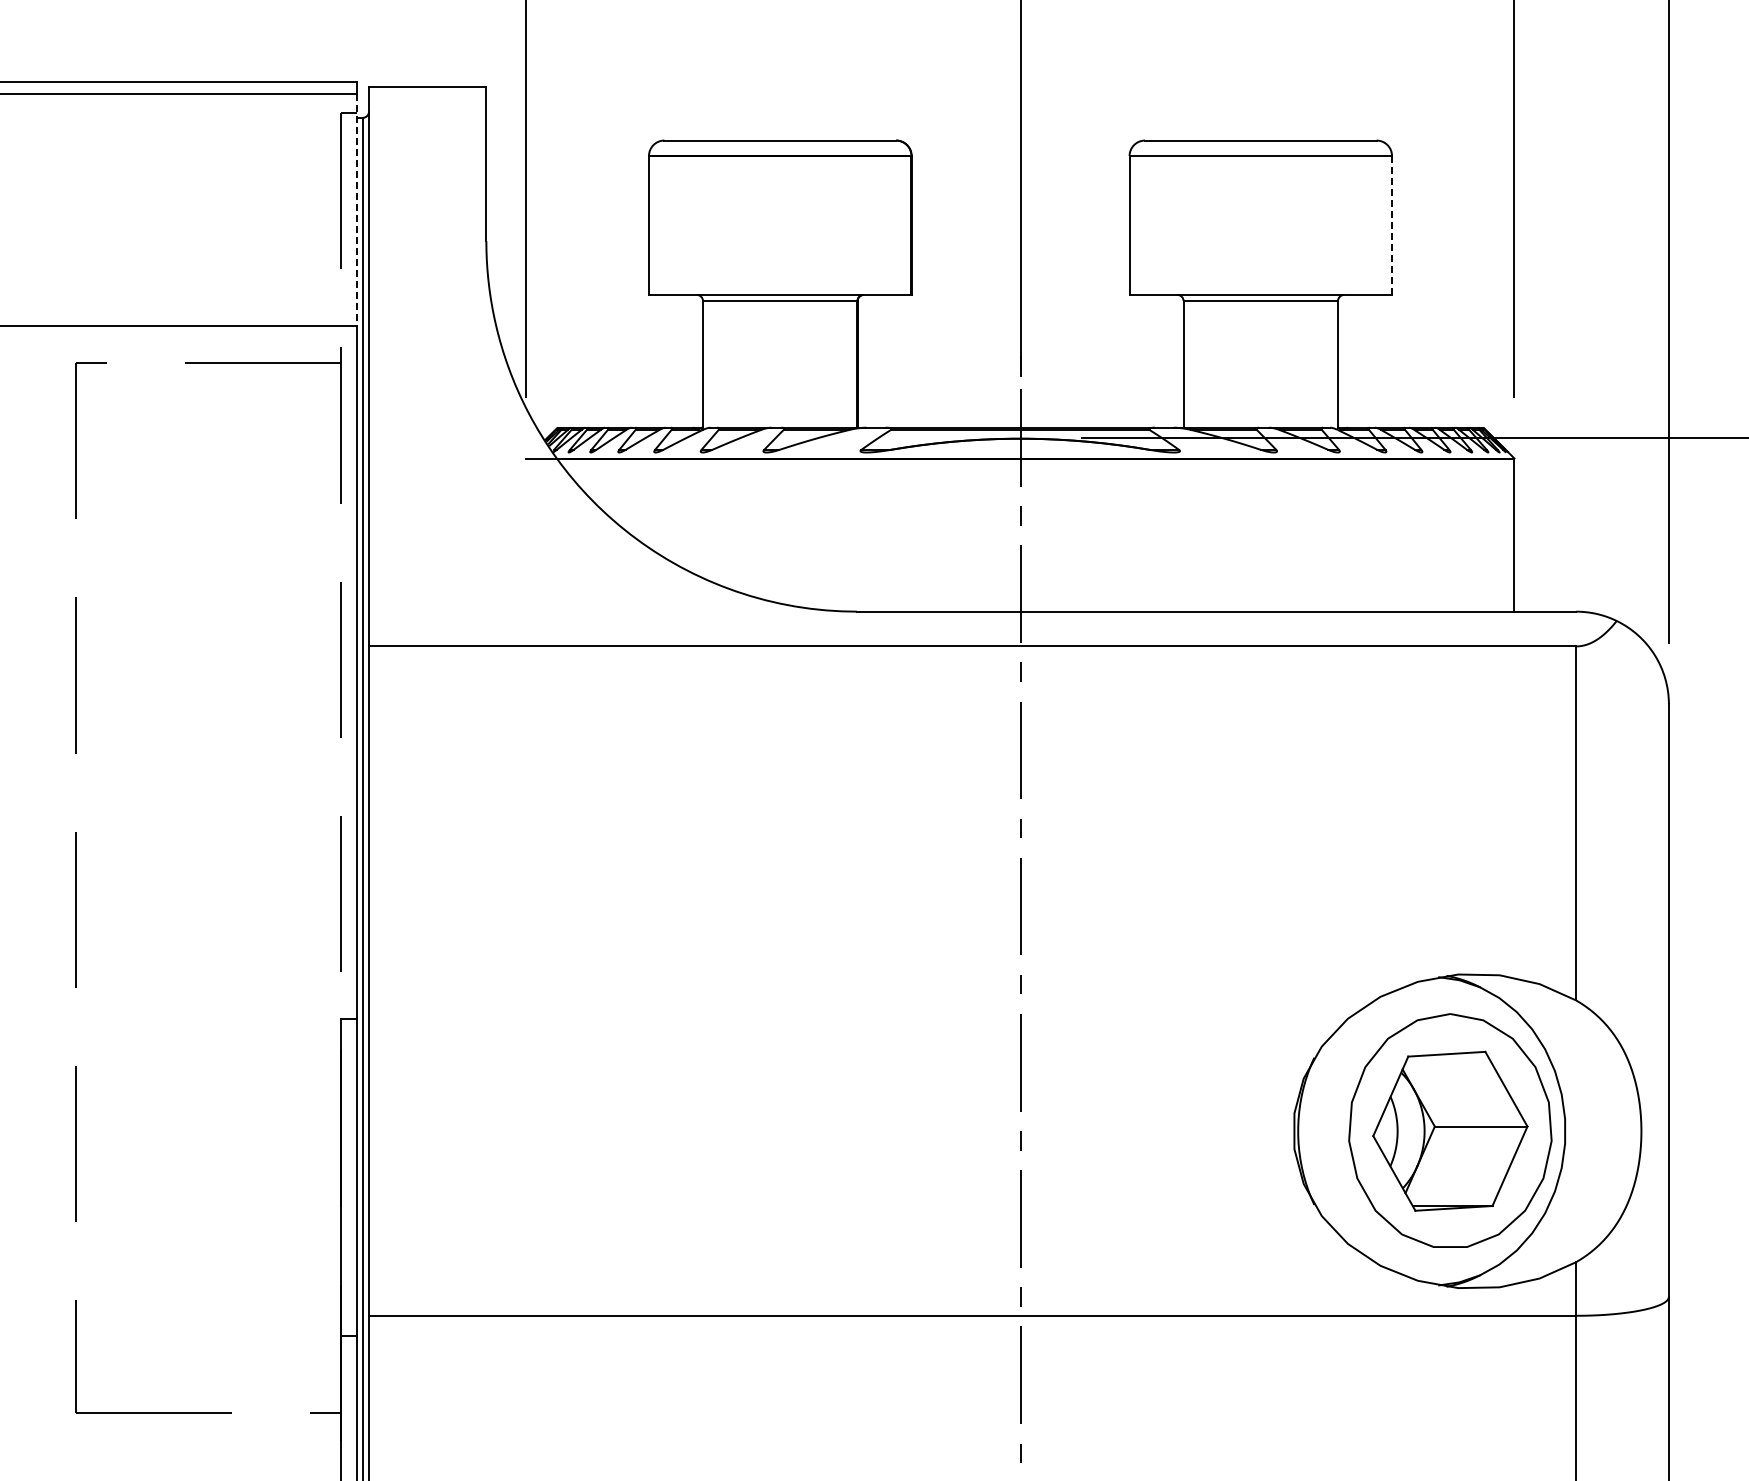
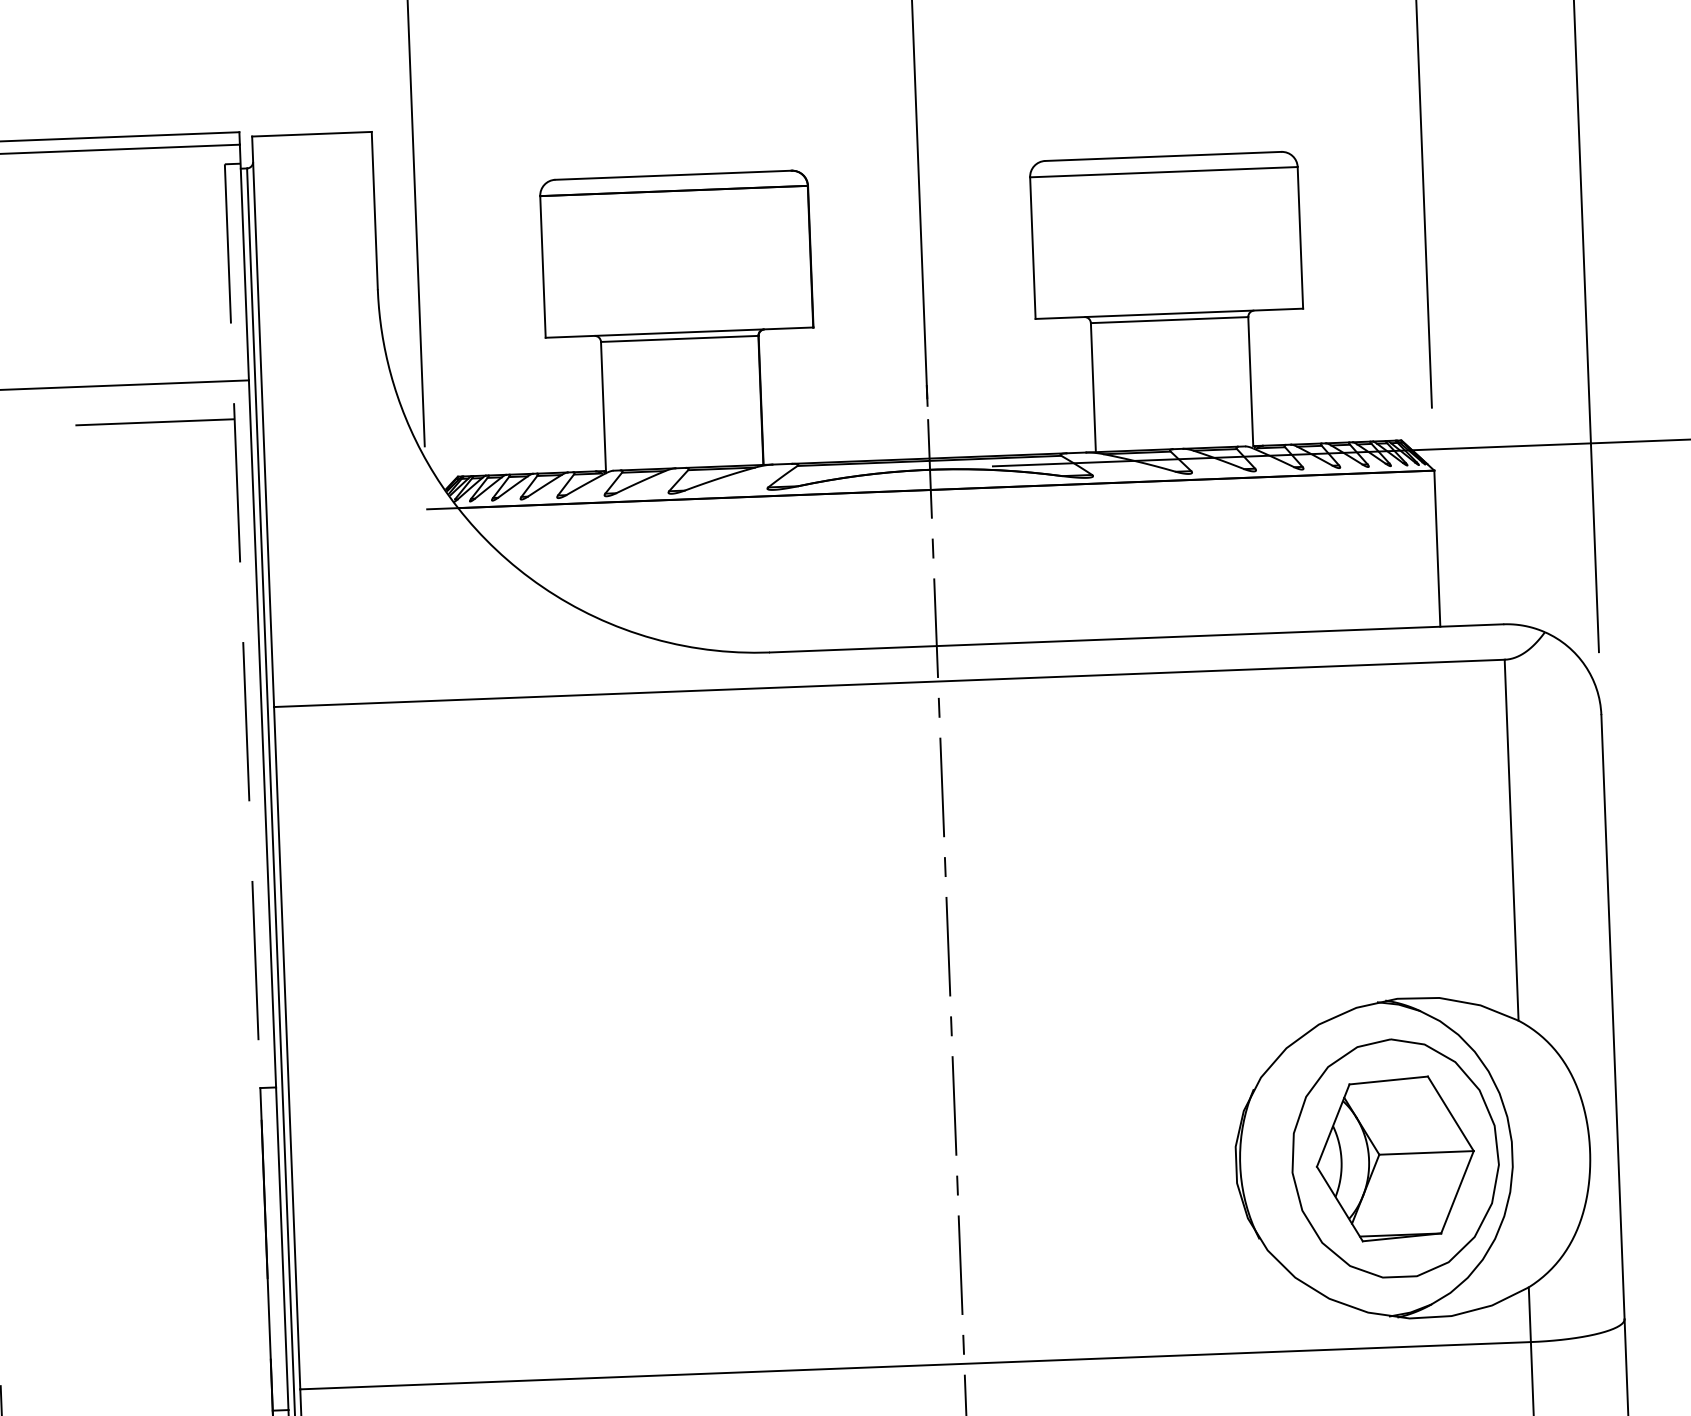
line: (356, 209) -> (244, 262), dashed -> solid
line: (1392, 224) -> (1300, 236), dashed -> solid

